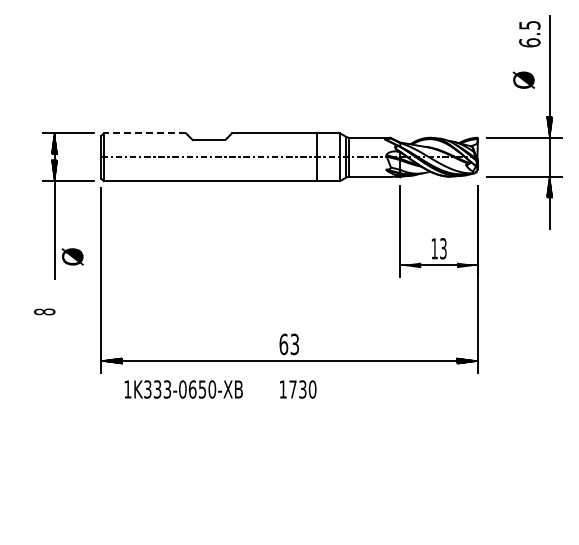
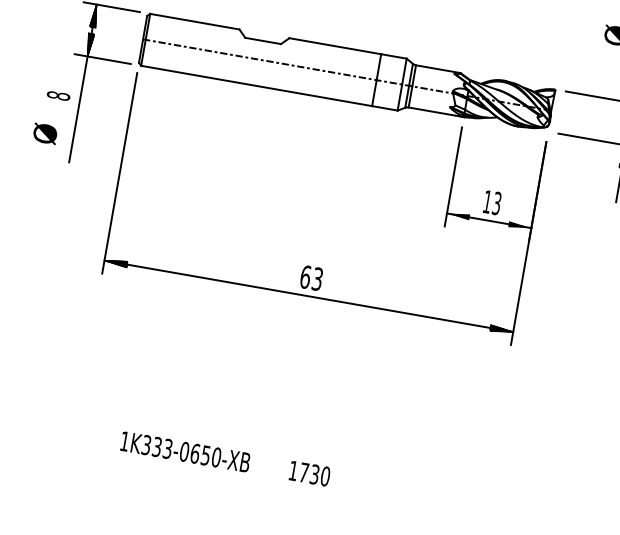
line: (144, 133) -> (194, 21), dashed -> solid
text: (72, 256) -> (45, 133), moved
text: (44, 311) -> (58, 95), moved
text: (220, 389) -> (225, 459), moved

